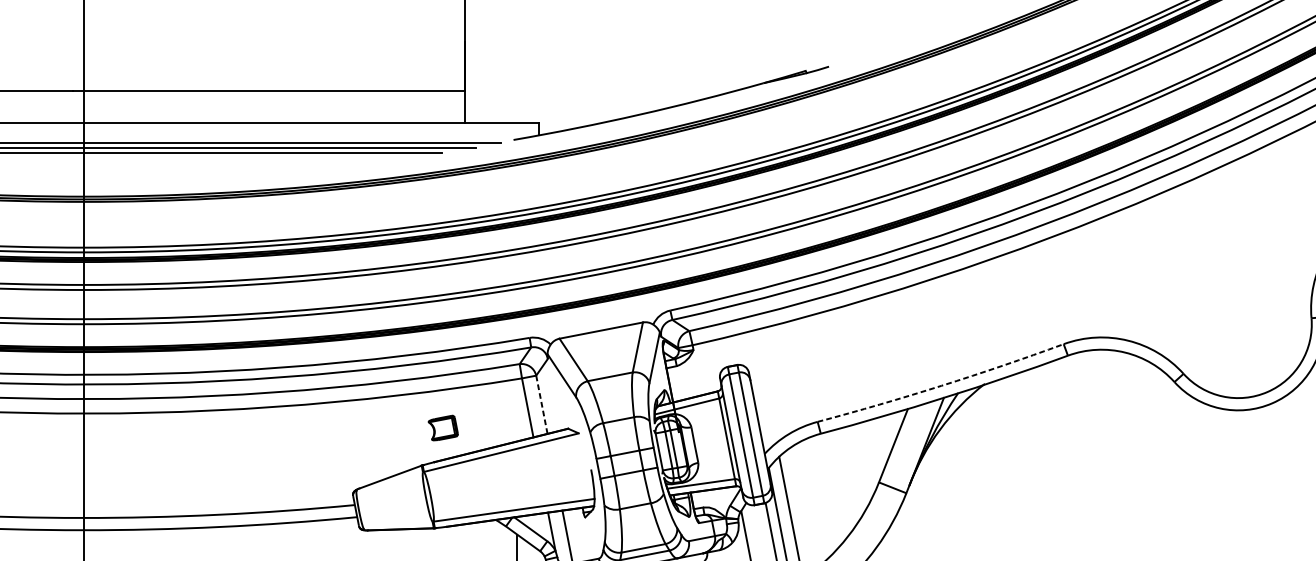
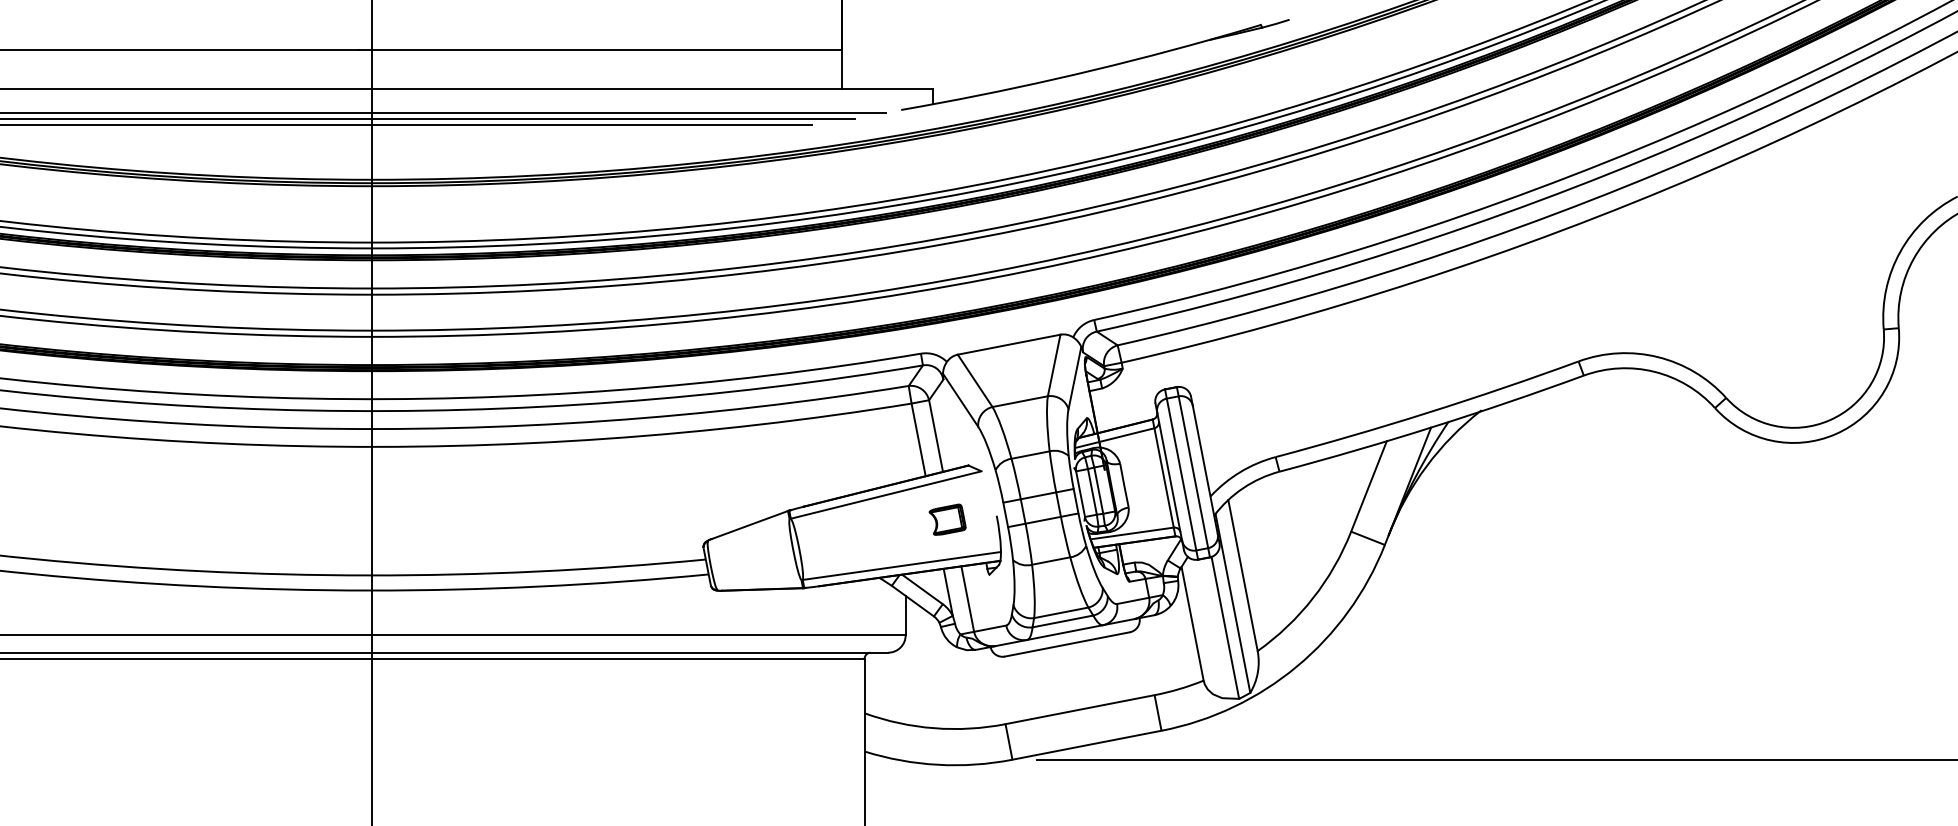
arc: (941, 385) -> (1428, 412), dashed -> solid
line: (542, 405) -> (936, 436), dashed -> solid
part: (443, 427) -> (947, 519), moved

